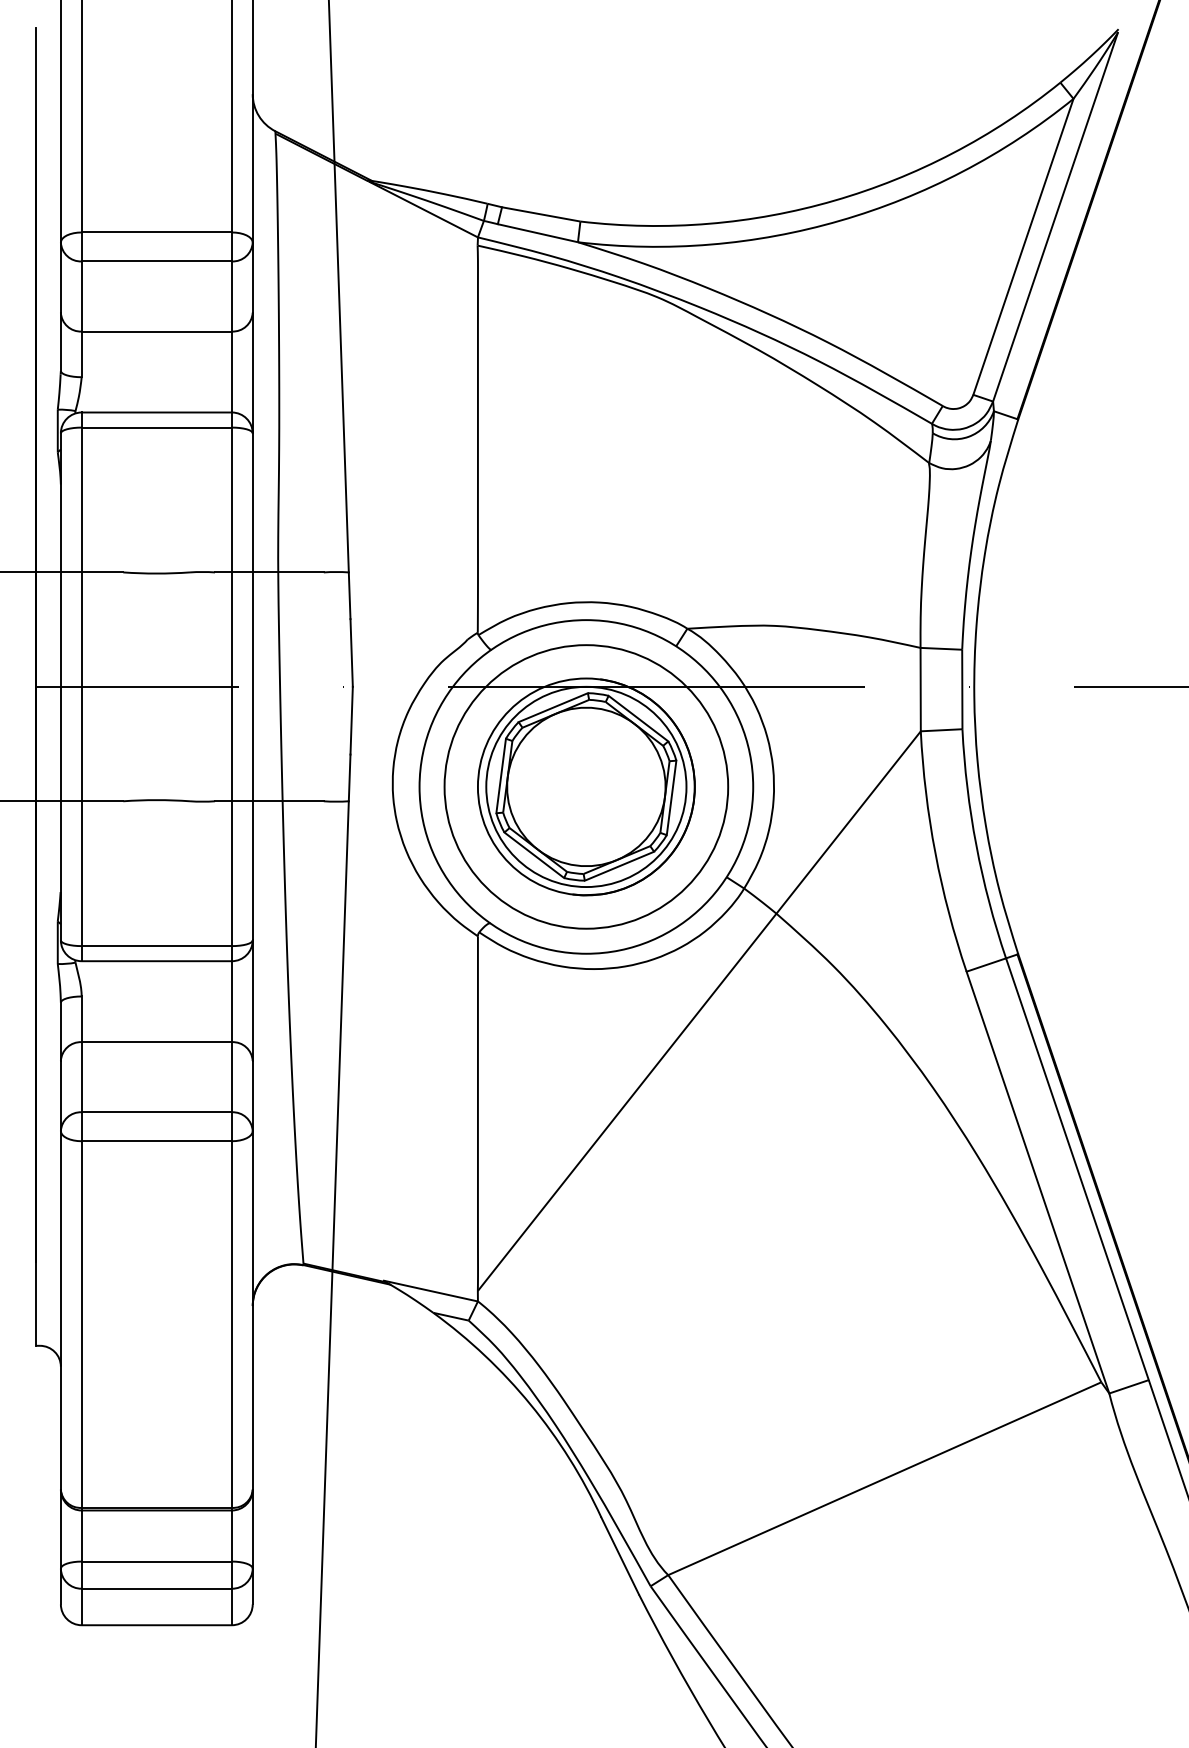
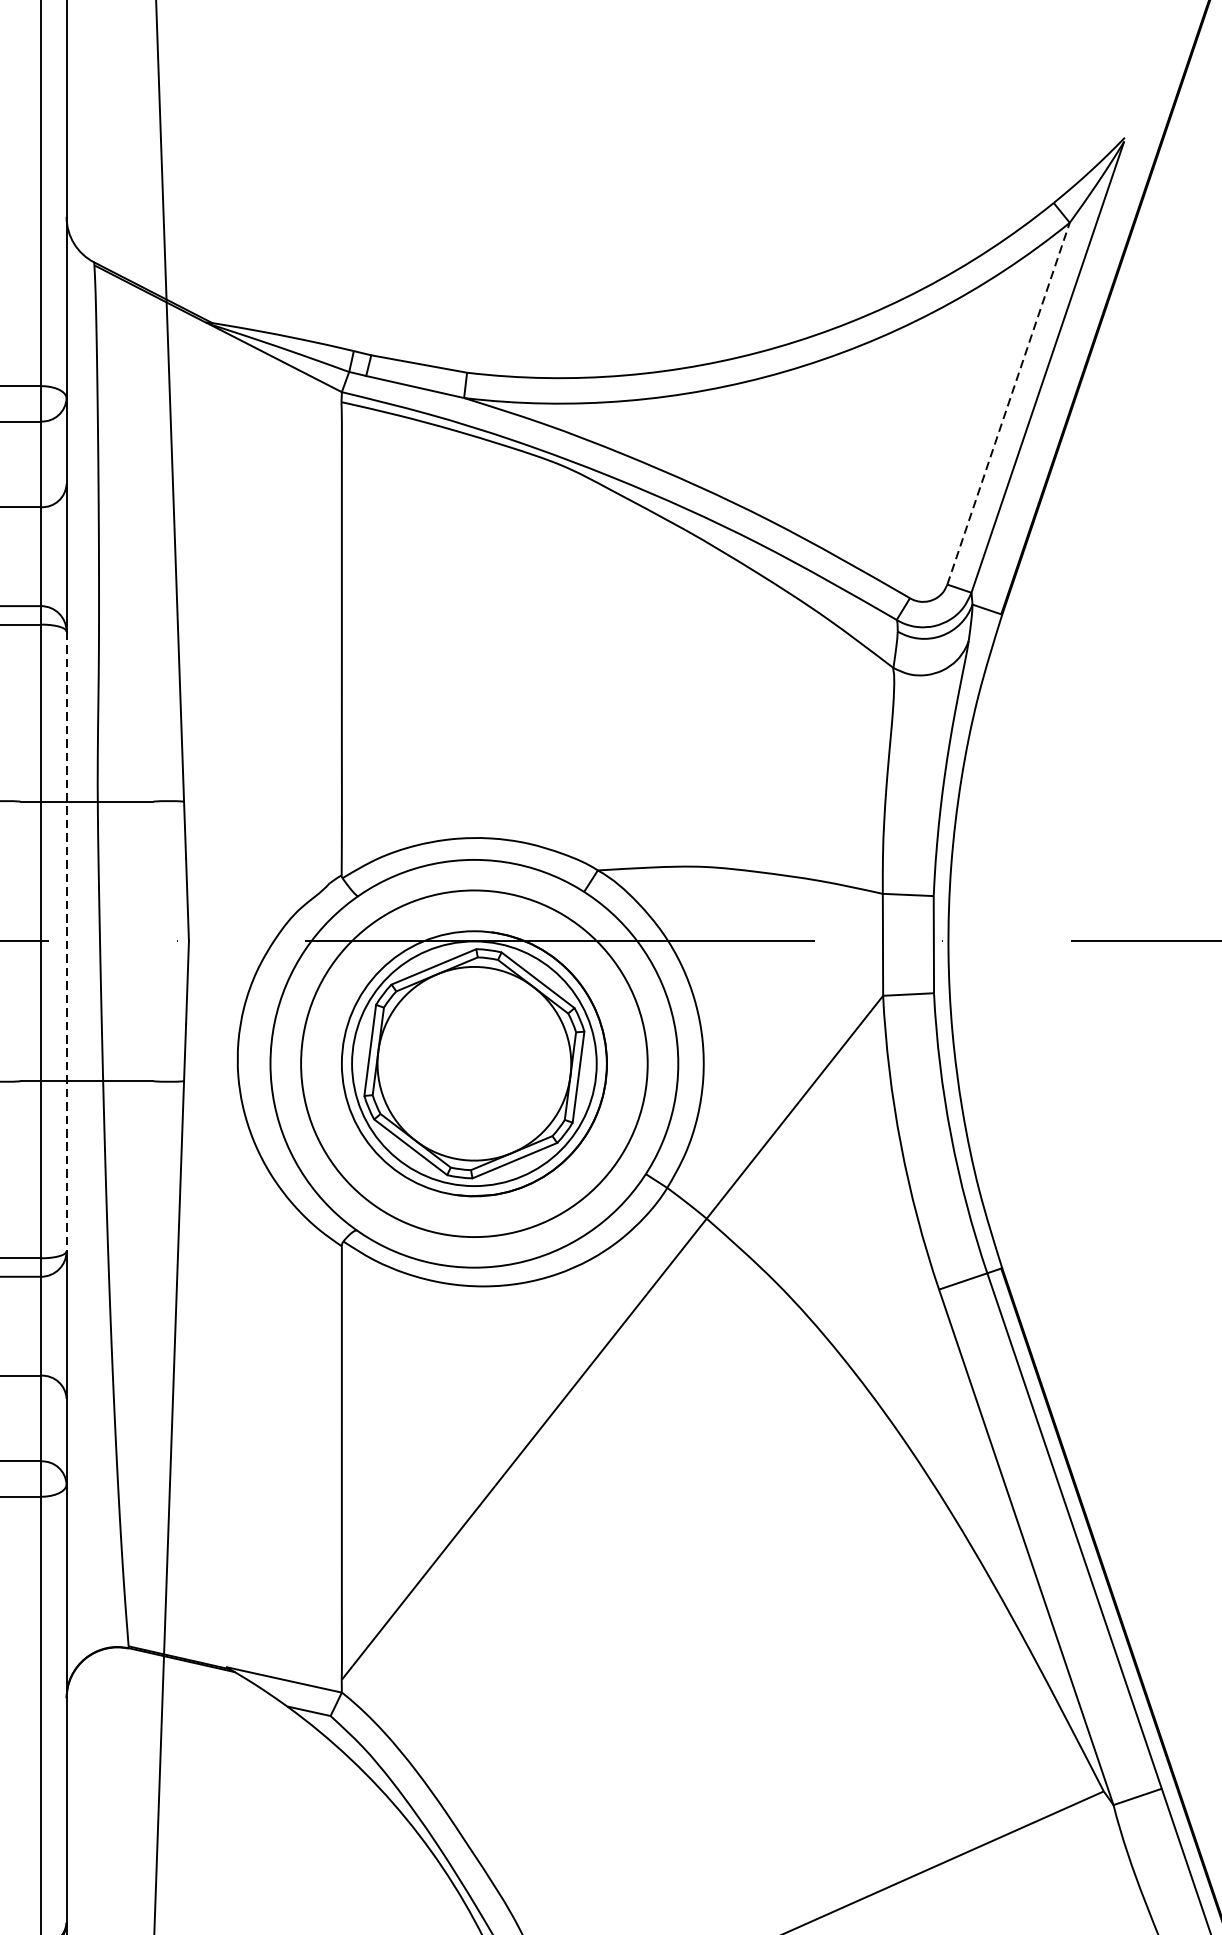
line: (1023, 246) -> (1008, 403), solid -> dashed
line: (252, 686) -> (66, 941), solid -> dashed

